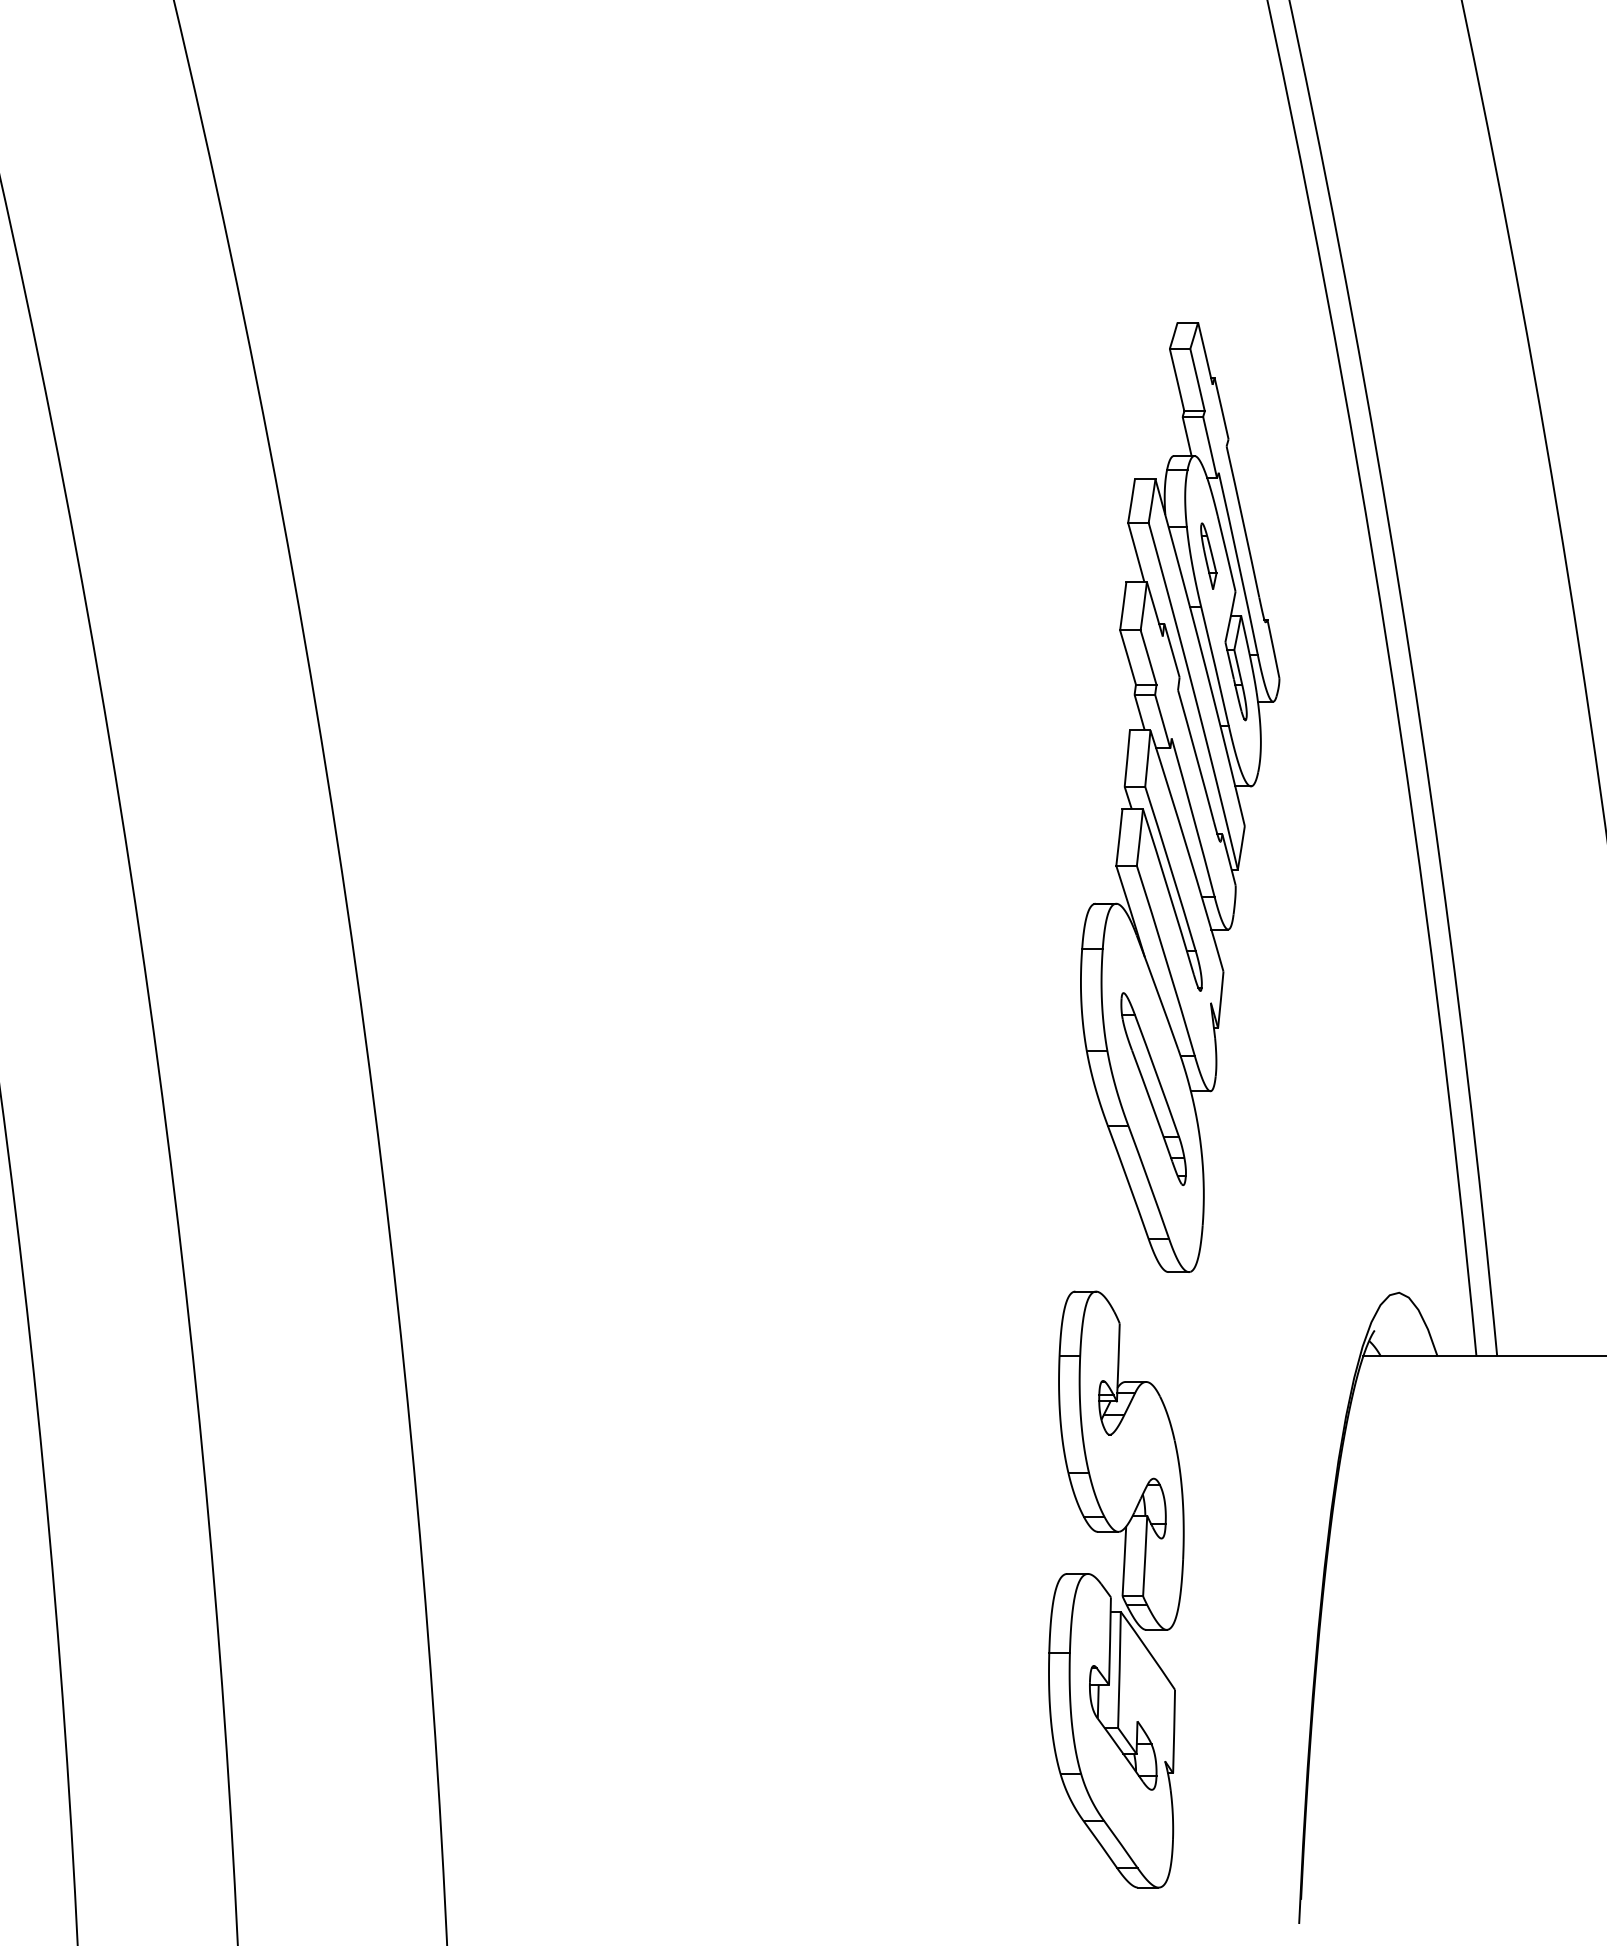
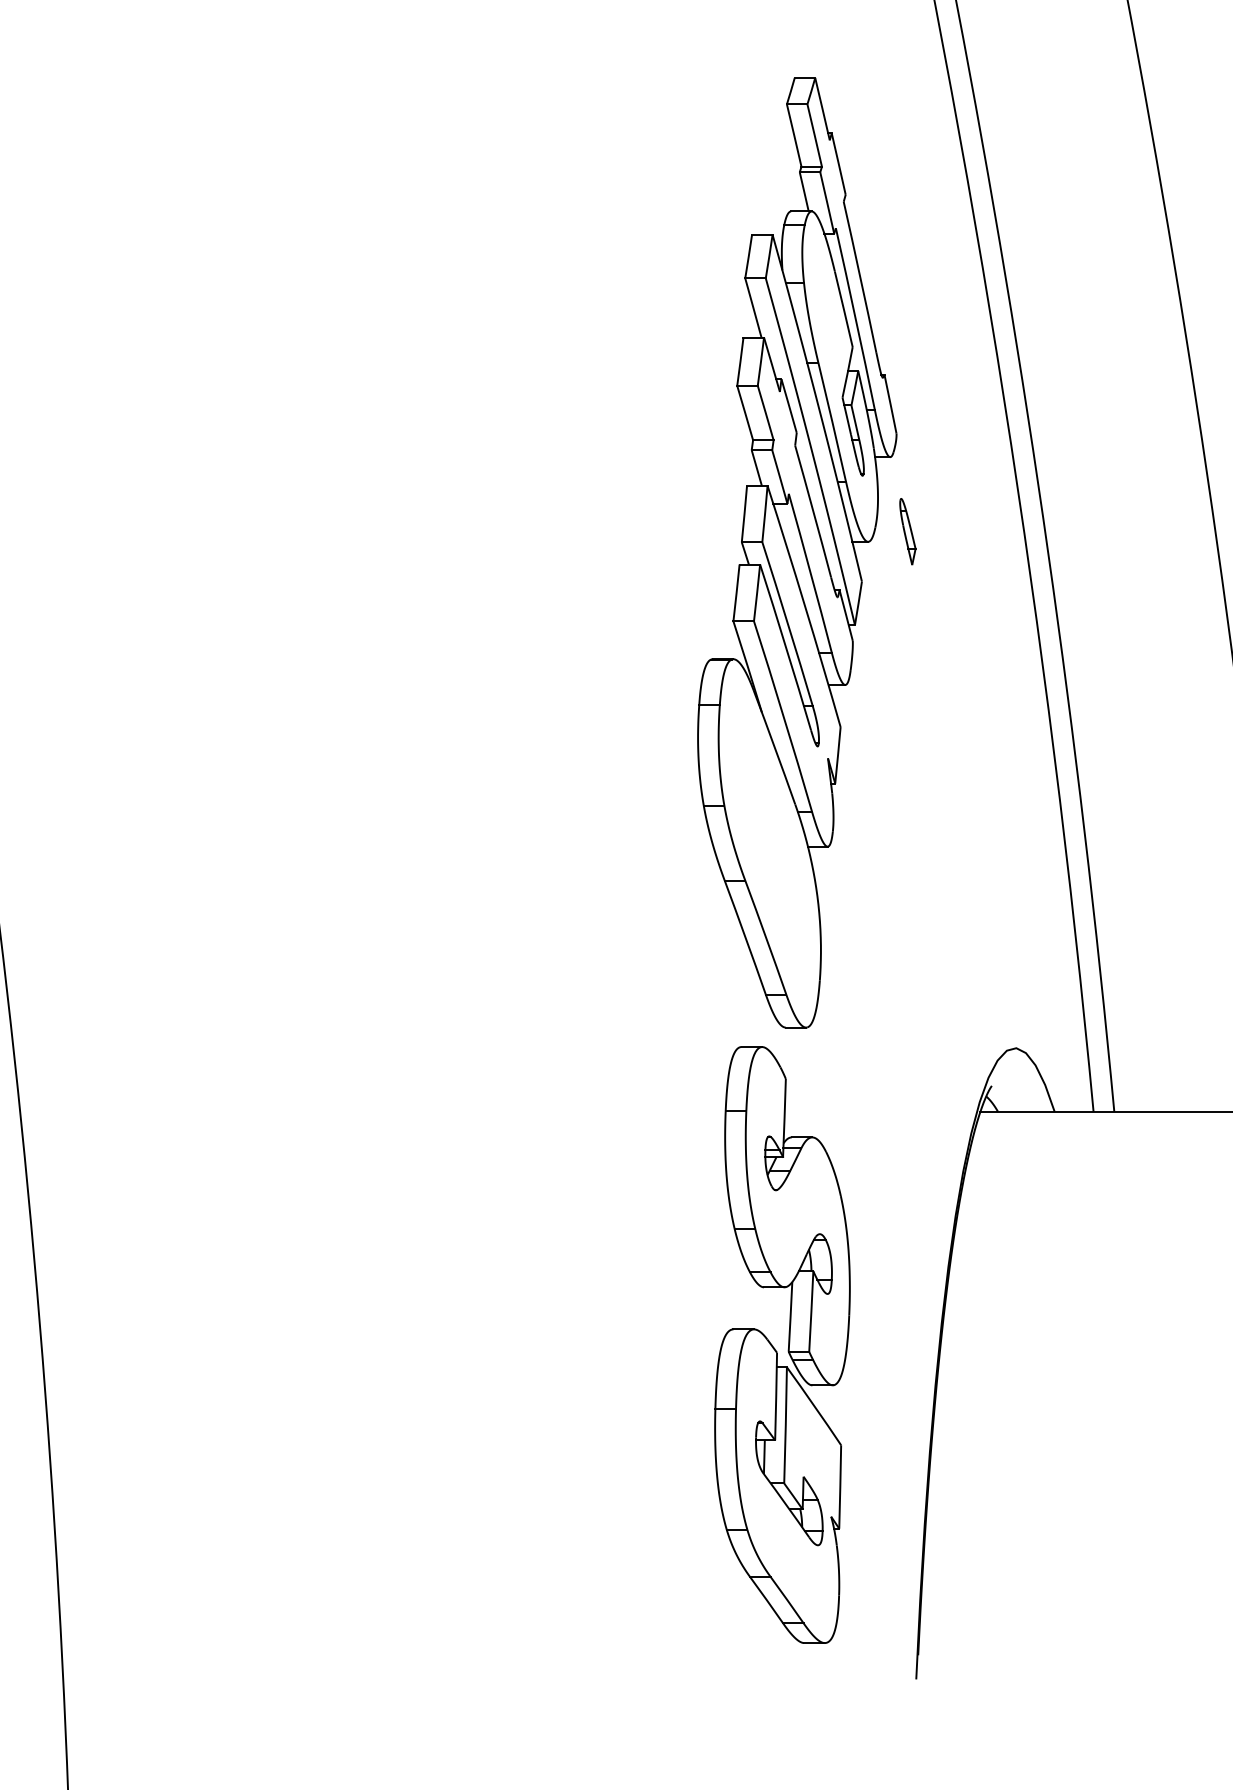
part: (1208, 555) -> (907, 530), moved
part: (1153, 1088) -> (770, 843), removed
part: (1116, 1589) -> (782, 1344), moved

